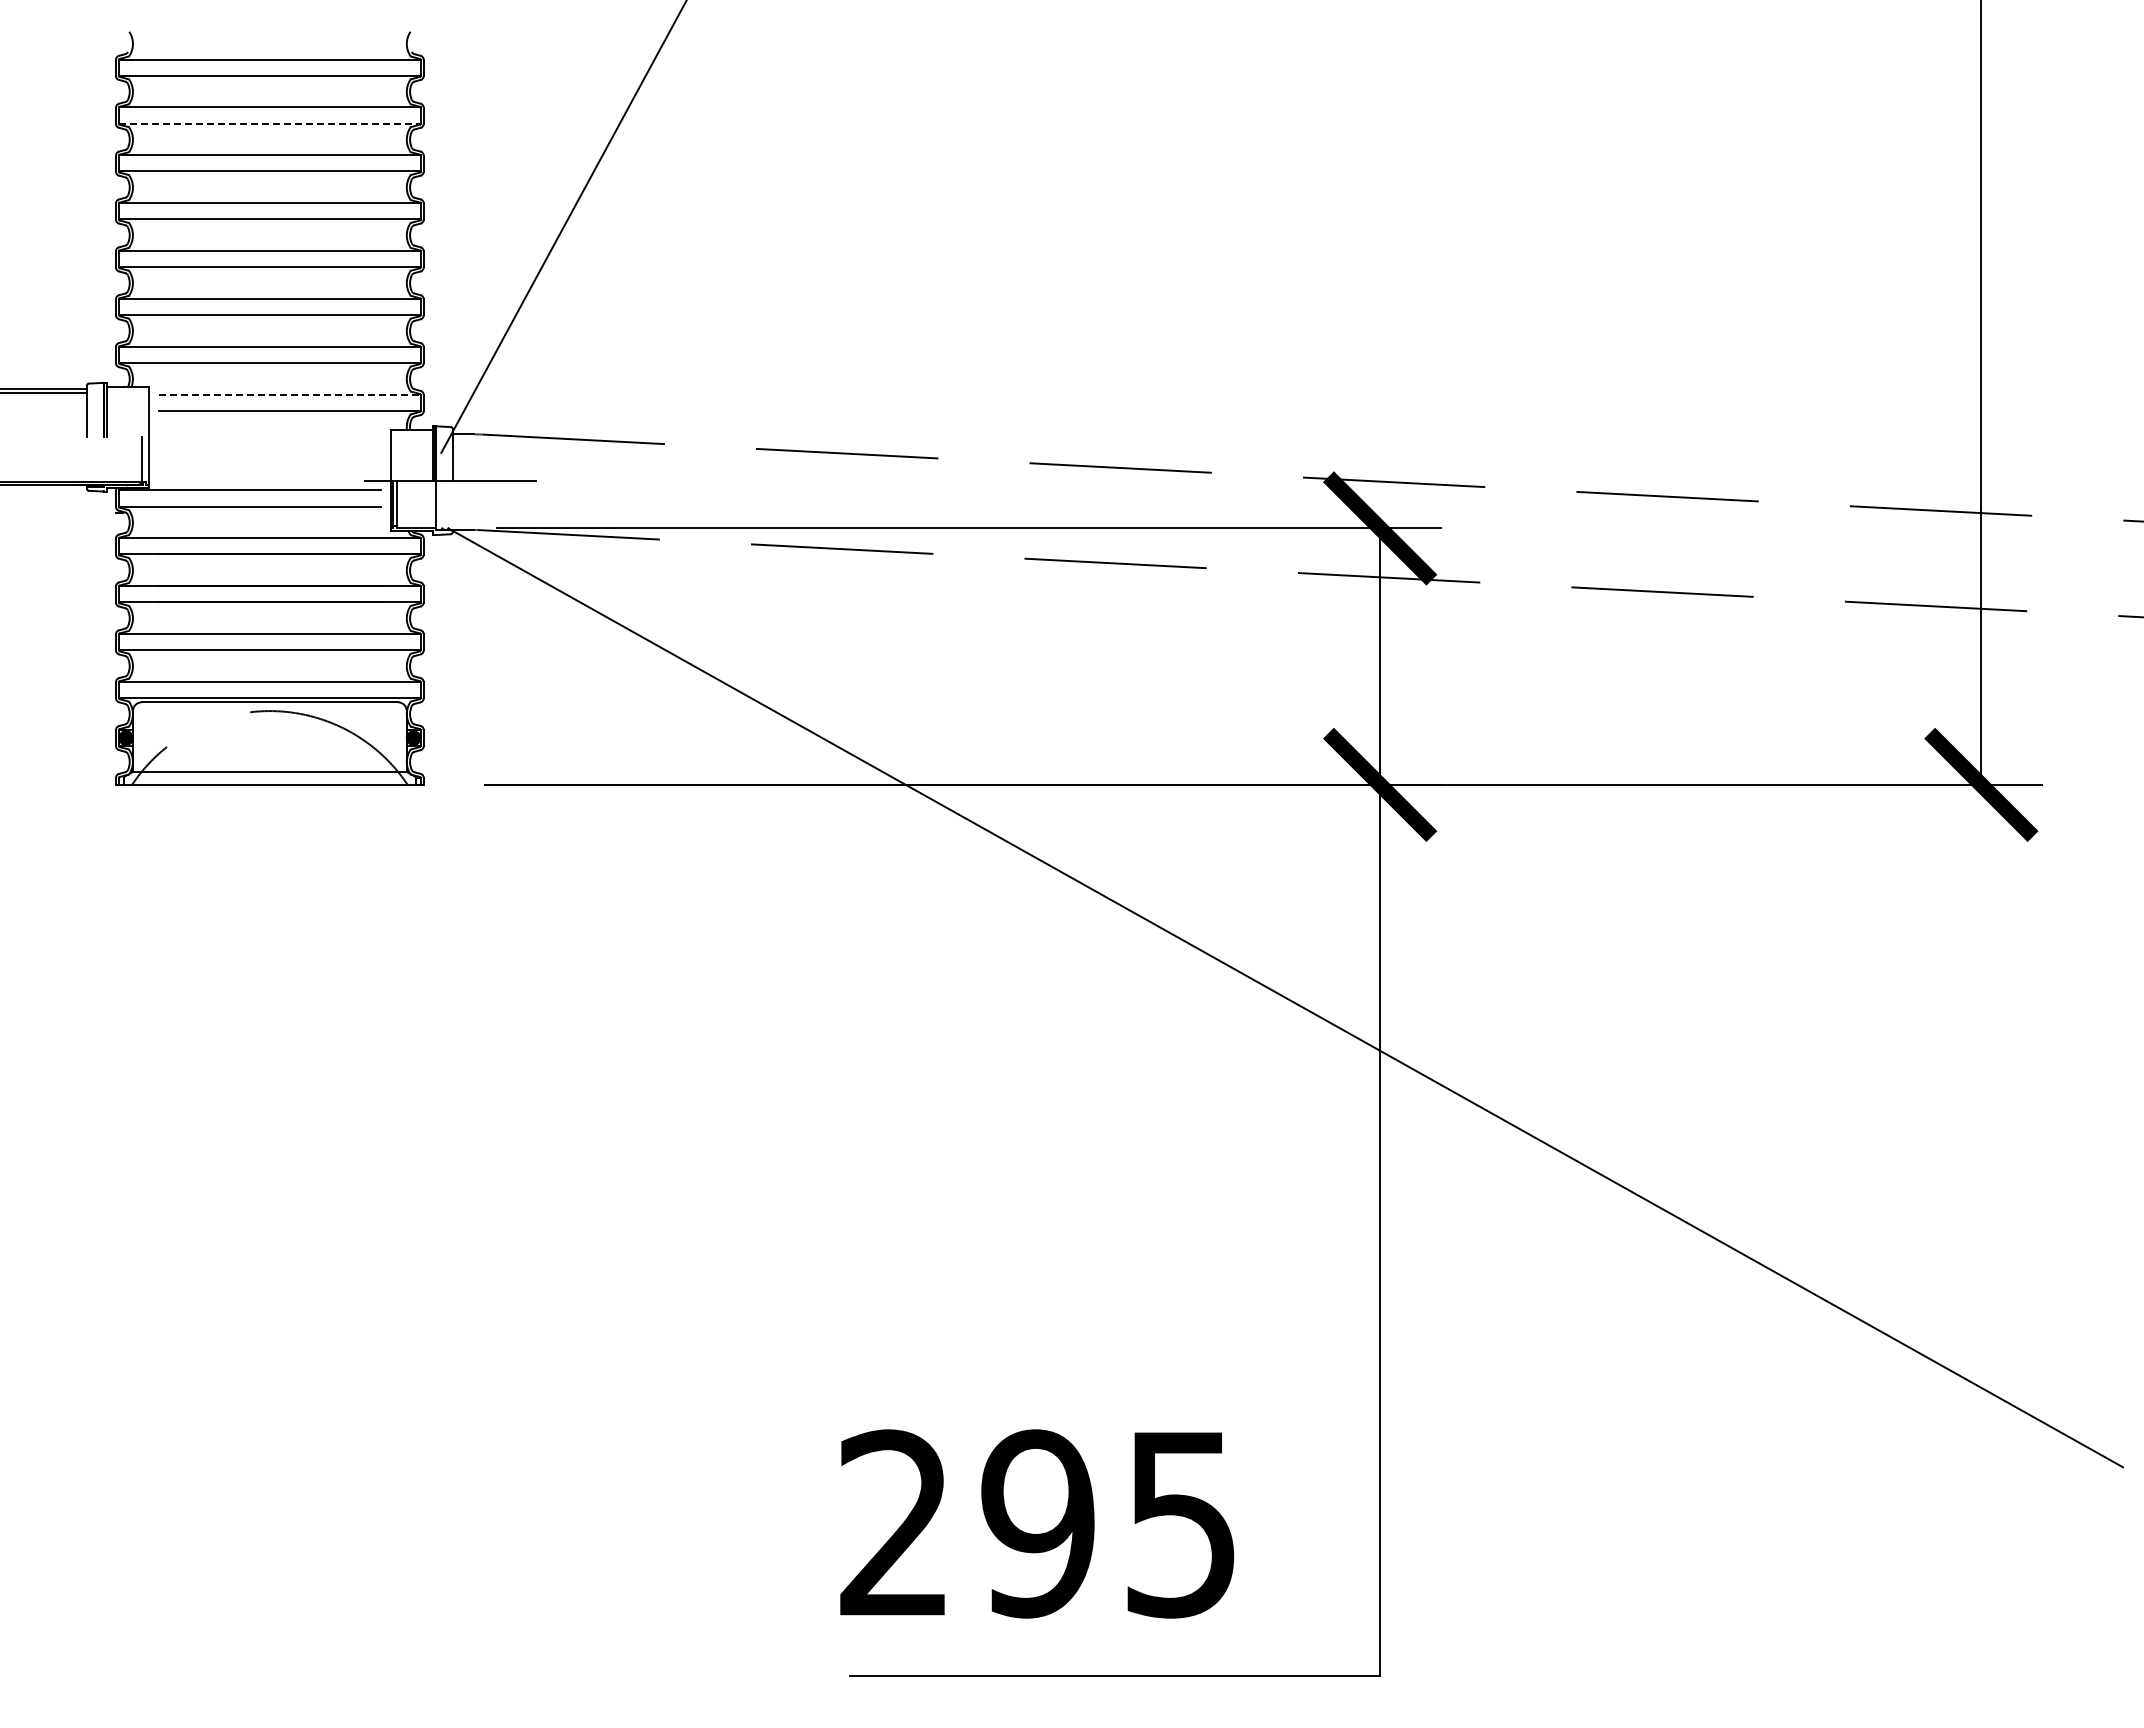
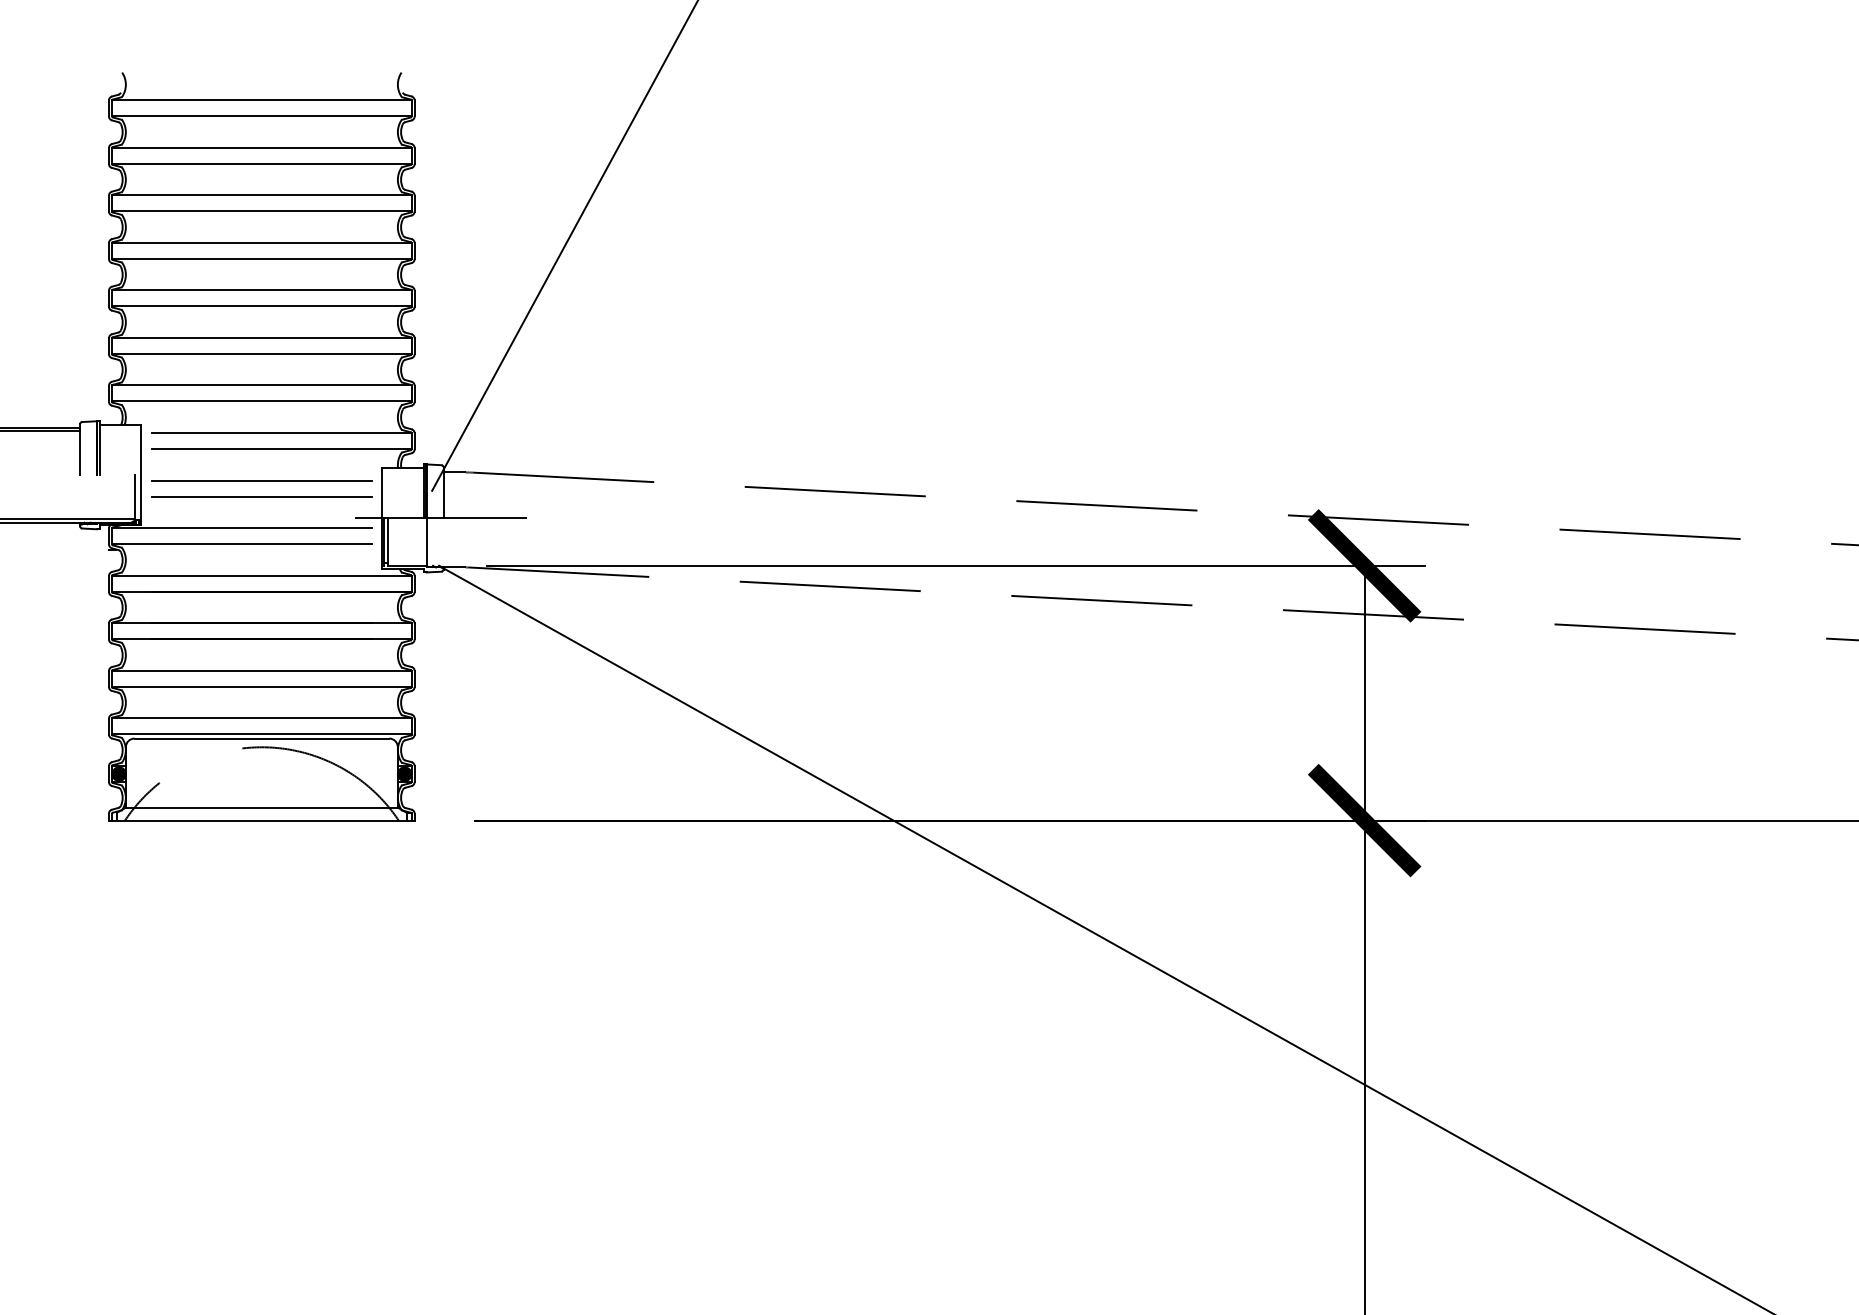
line: (269, 123) -> (261, 163), dashed -> solid
line: (289, 394) -> (281, 432), dashed -> solid
line: (269, 442) -> (261, 480), added
line: (269, 458) -> (261, 496), added

